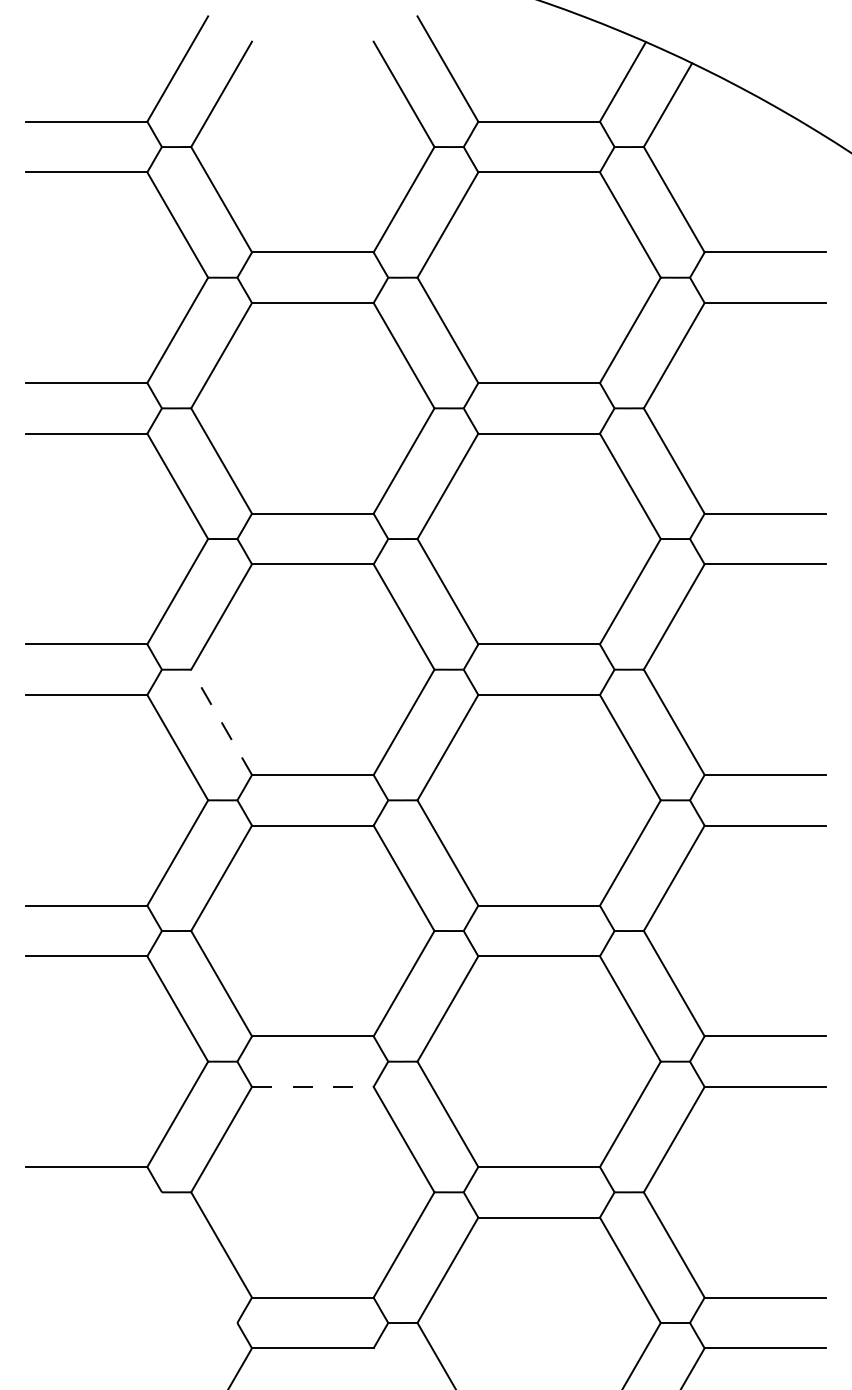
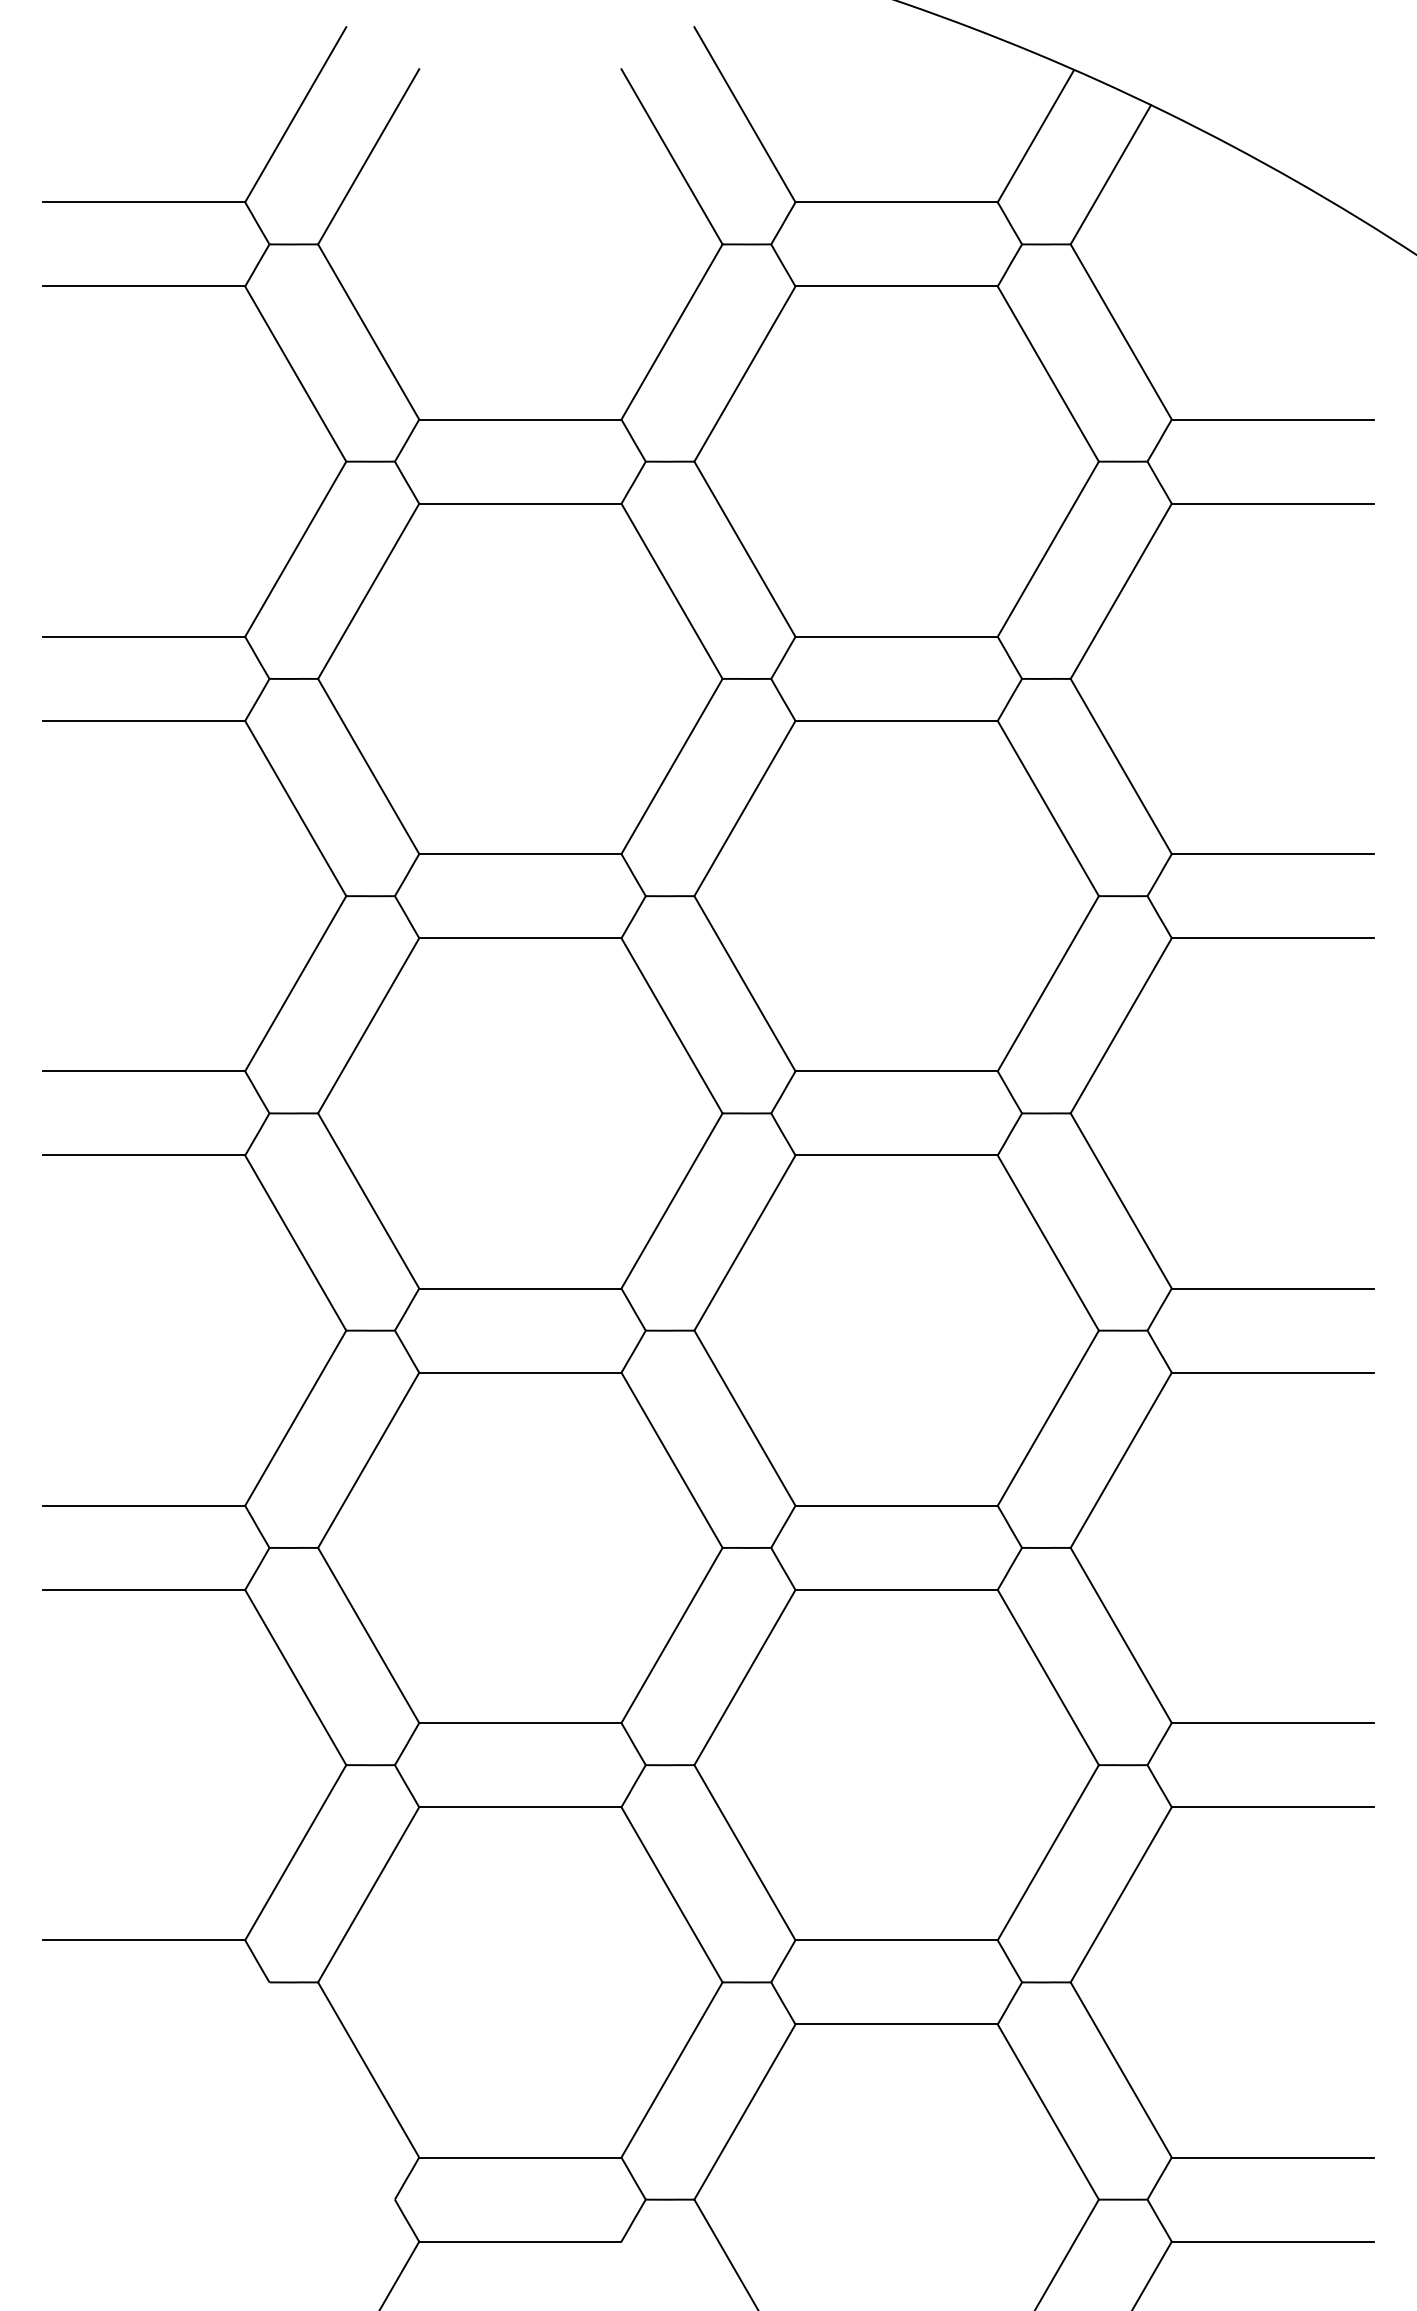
line: (221, 722) -> (368, 1201), dashed -> solid
line: (312, 1086) -> (519, 1806), dashed -> solid

